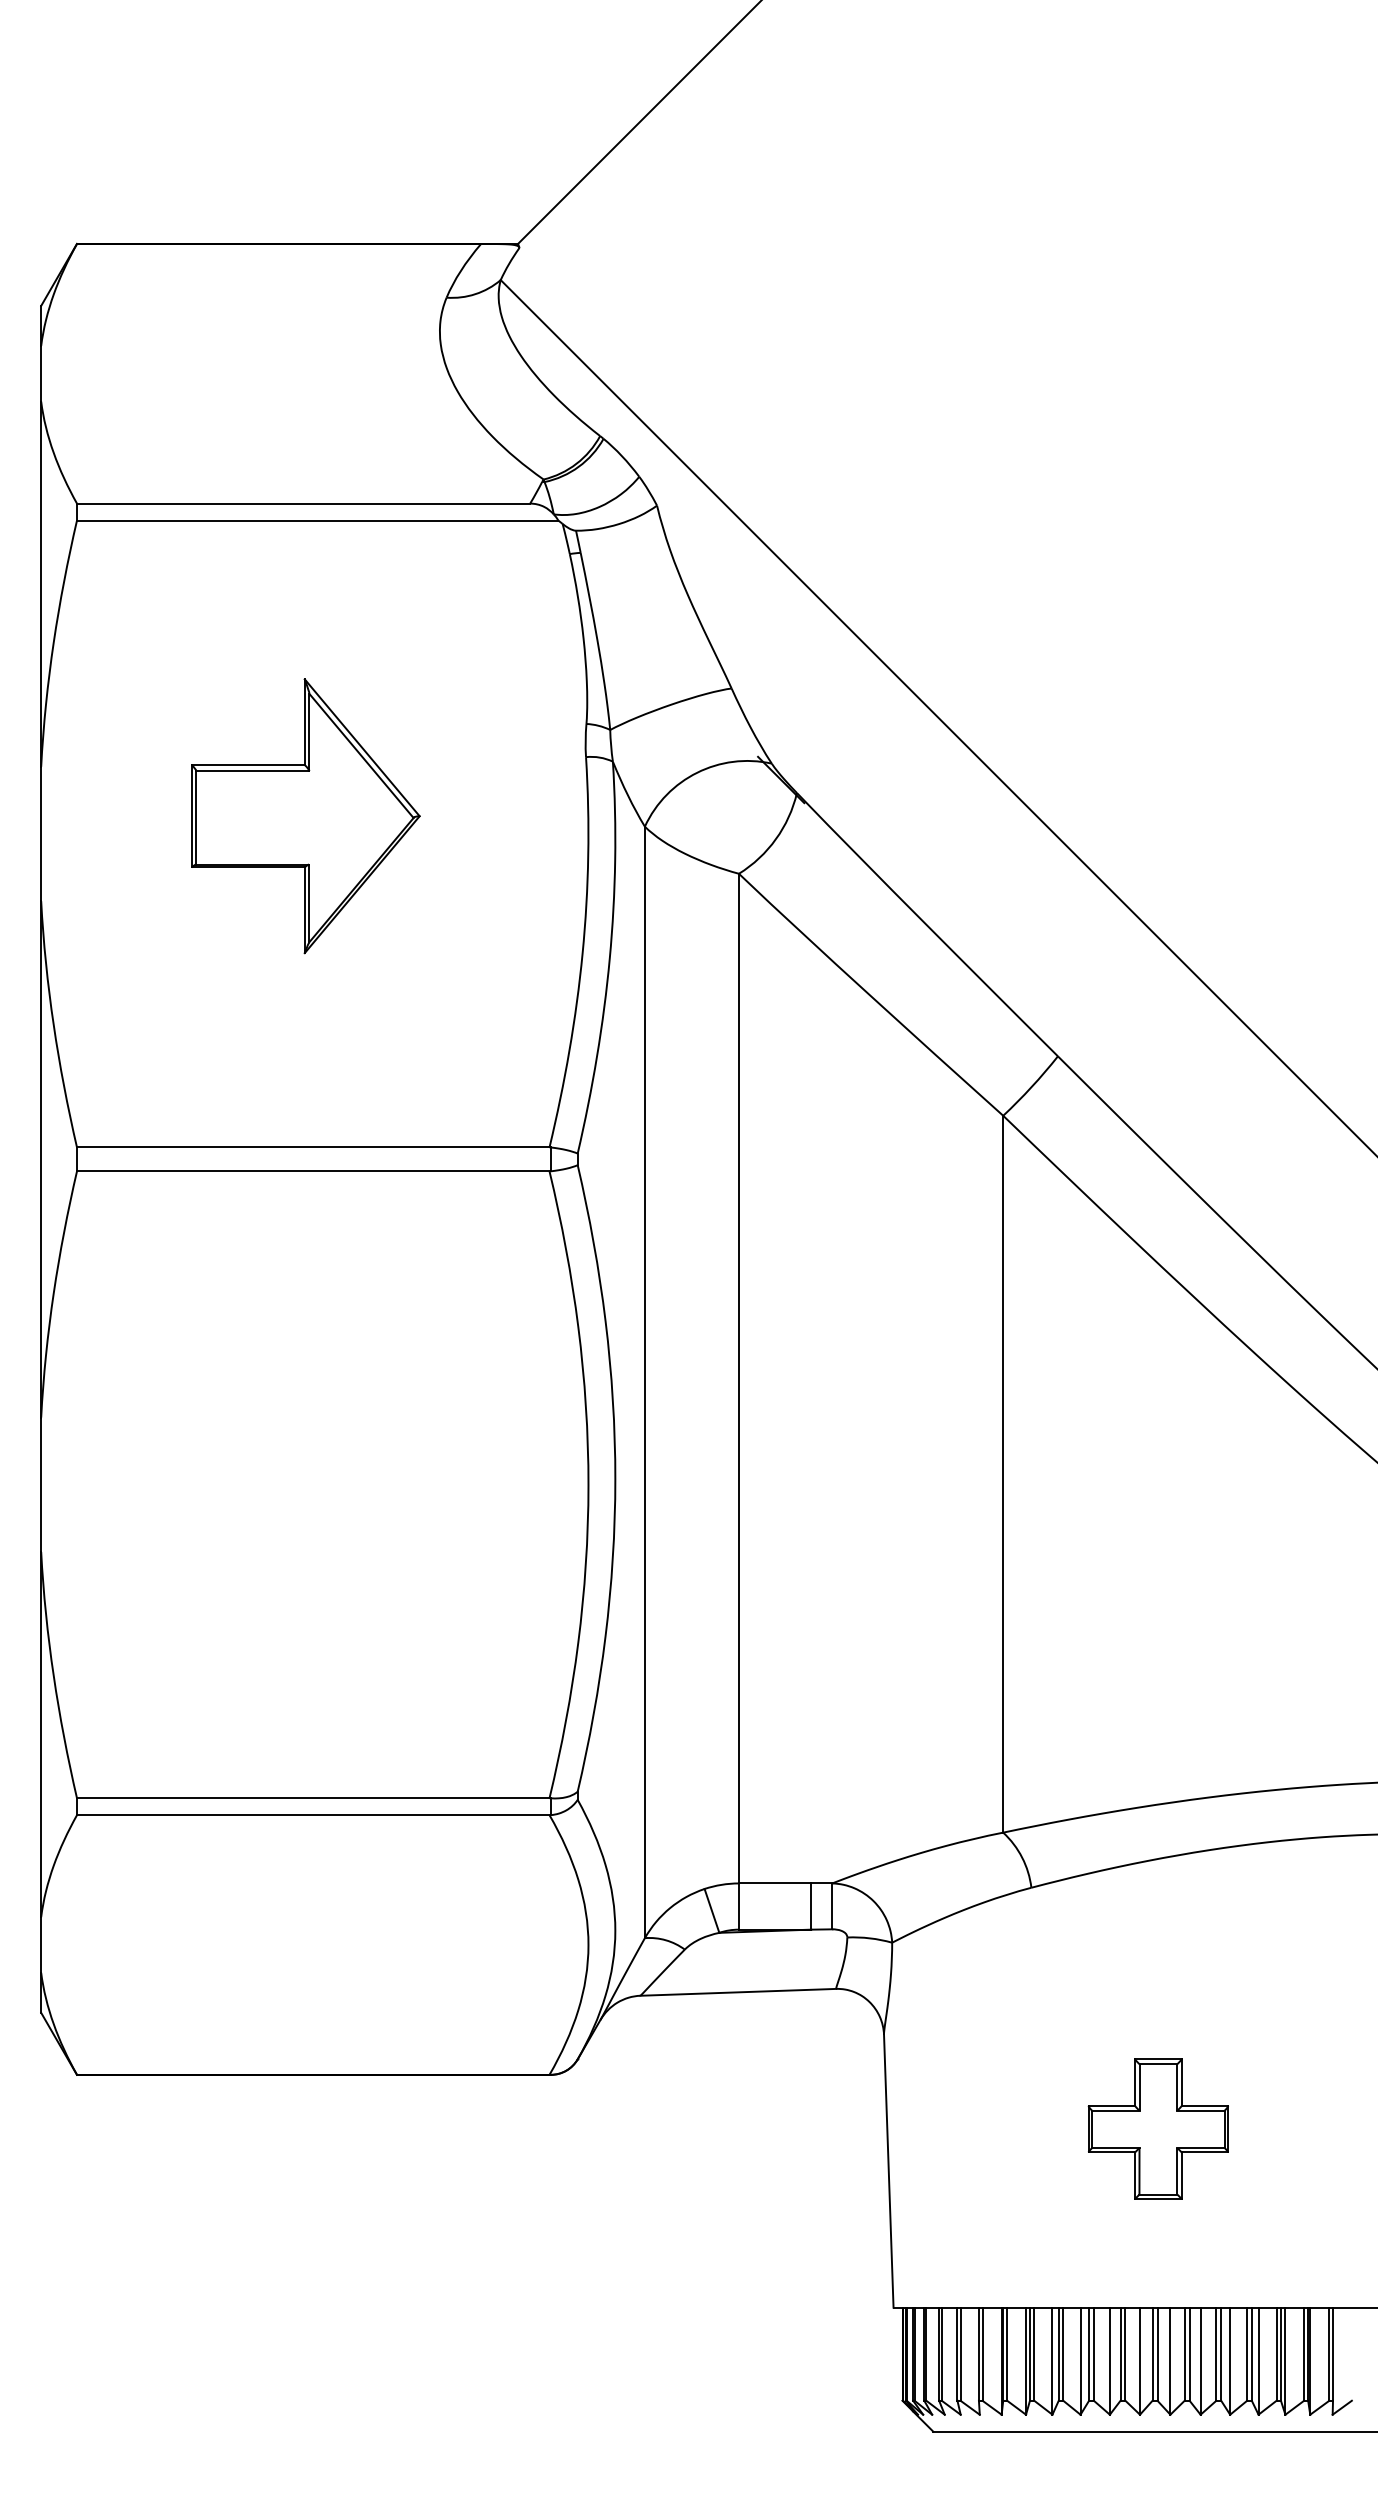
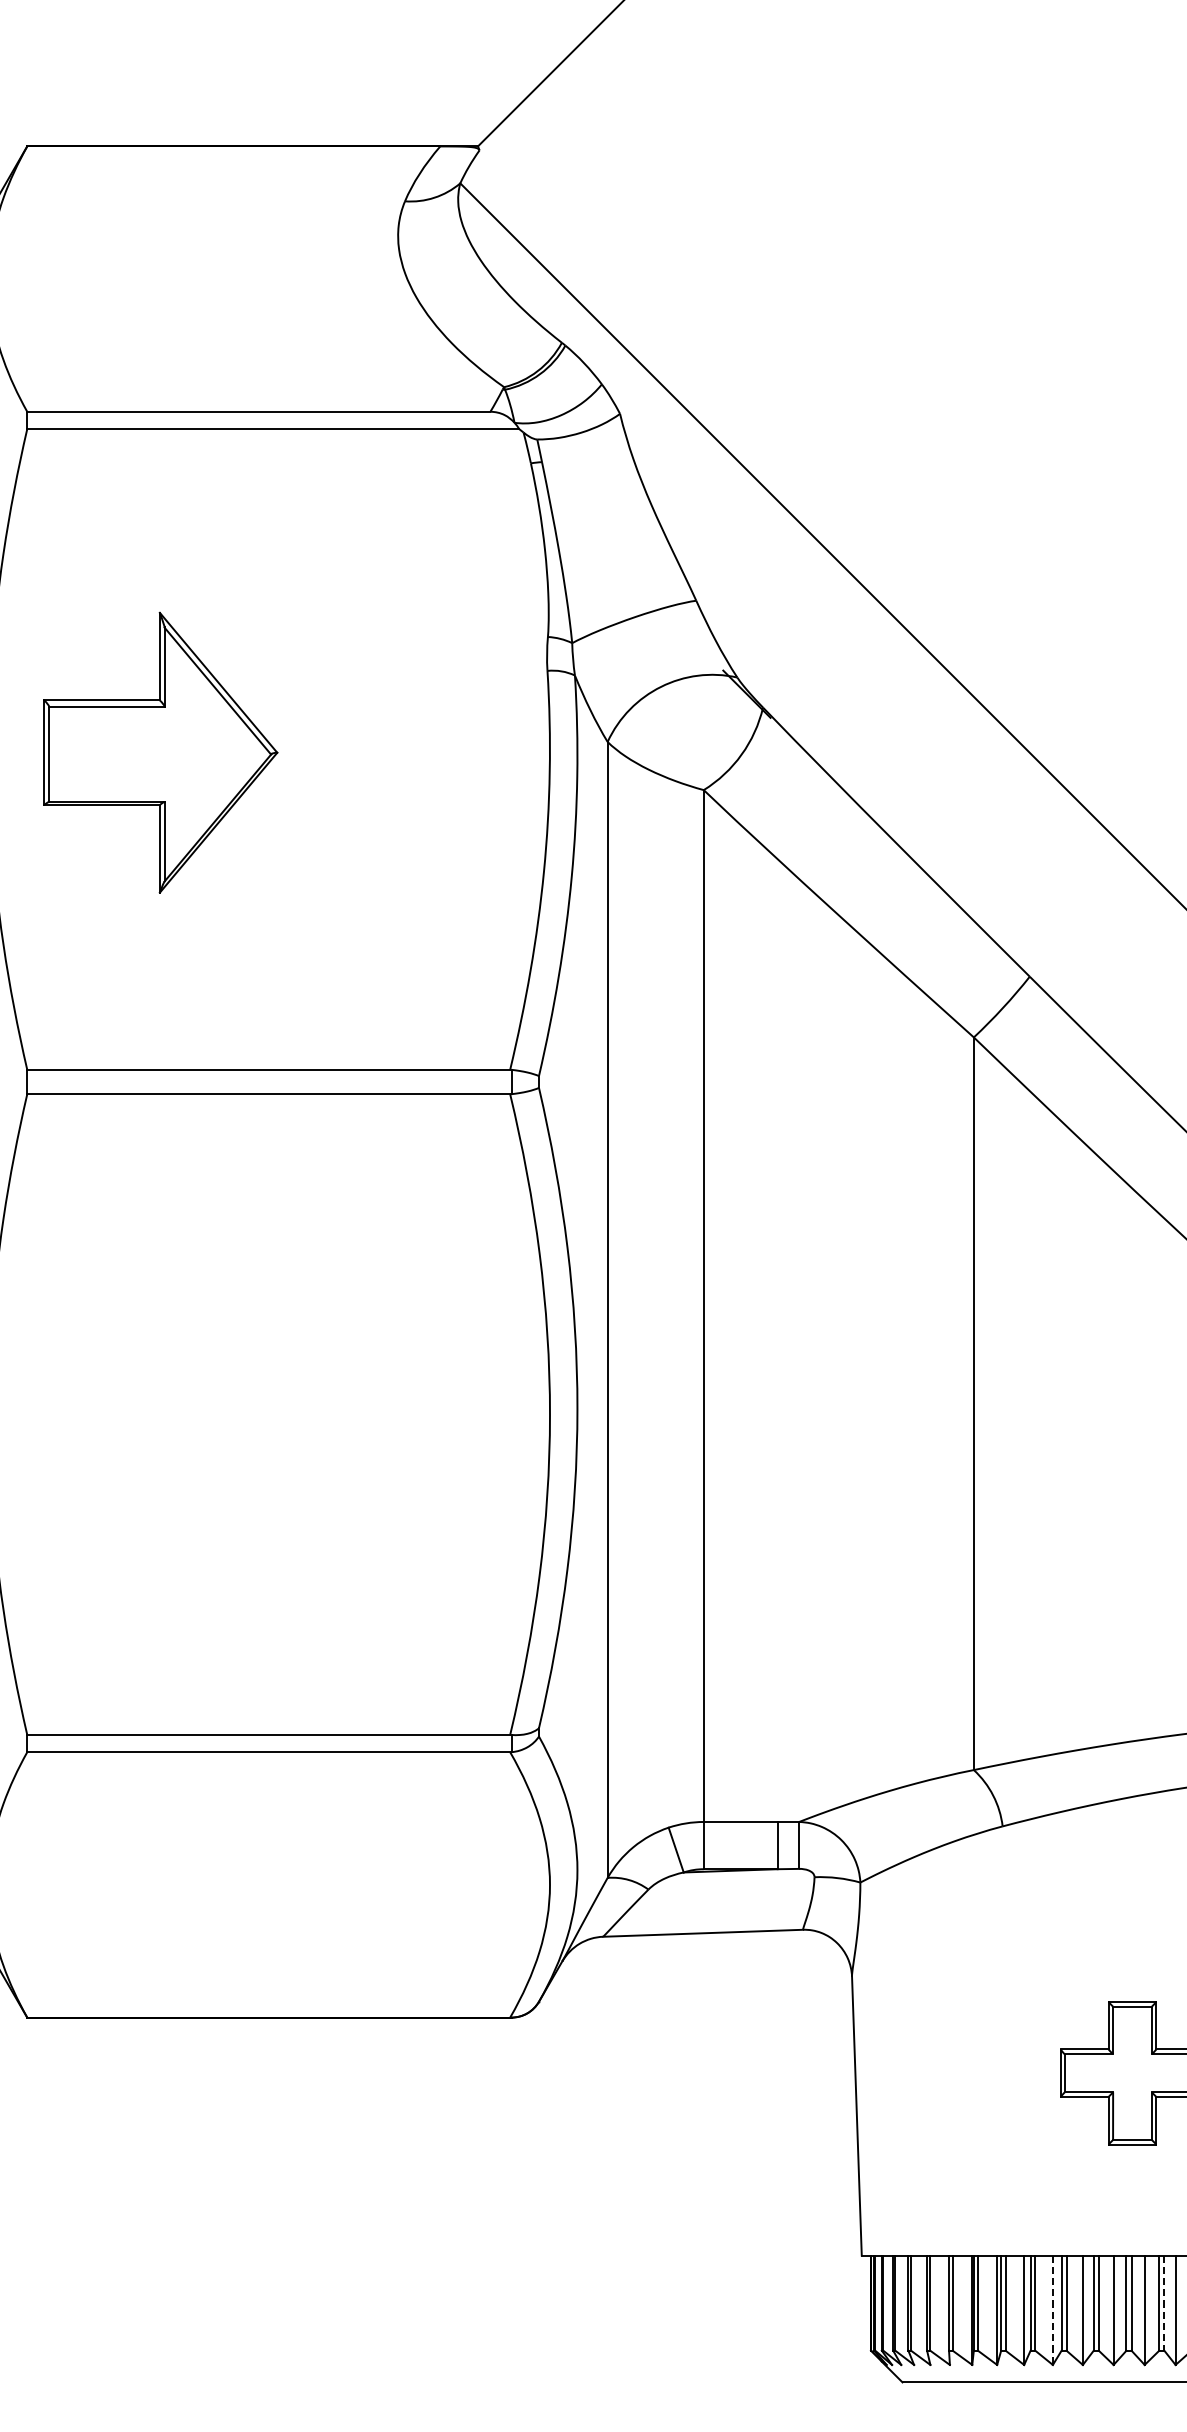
part: (305, 816) -> (160, 753), moved
line: (1189, 2354) -> (1164, 2303), solid -> dashed
line: (1080, 2361) -> (1052, 2310), solid -> dashed

